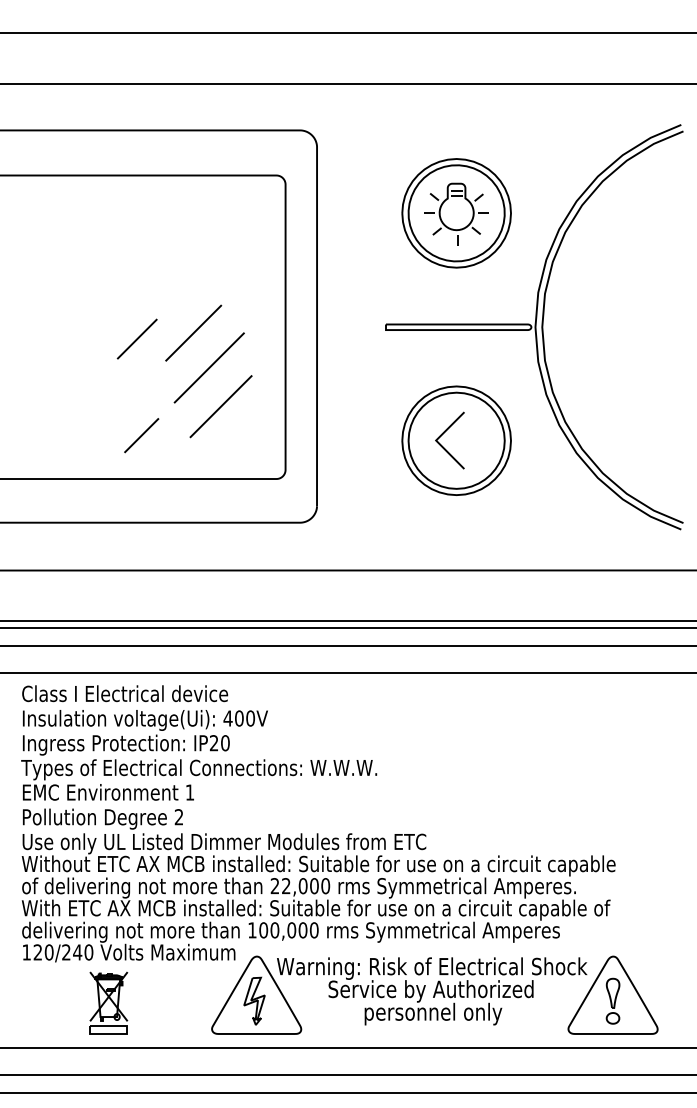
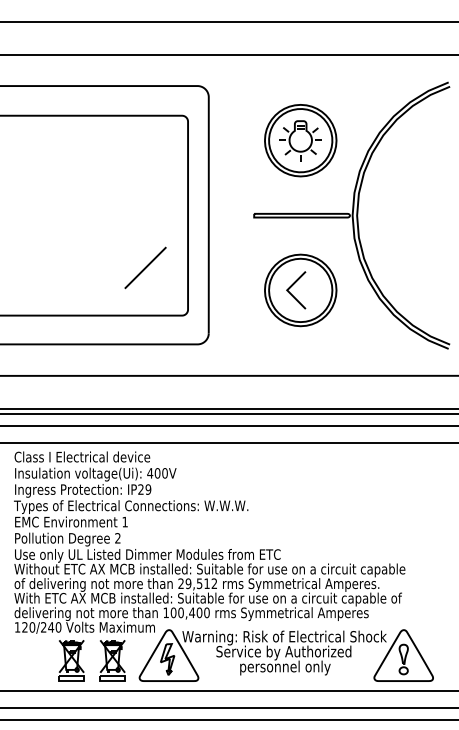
line: (193, 333) -> (127, 219), removed
line: (137, 339) -> (90, 223), removed
line: (208, 367) -> (137, 242), removed
line: (141, 434) -> (93, 286), removed
text: (225, 743) -> (148, 489), IP20 -> IP29
text: (305, 885) -> (201, 583), 22,000 -> 29,512
text: (292, 929) -> (192, 612), 100,000 -> 100,400
part: (170, 1002) -> (112, 660), added

